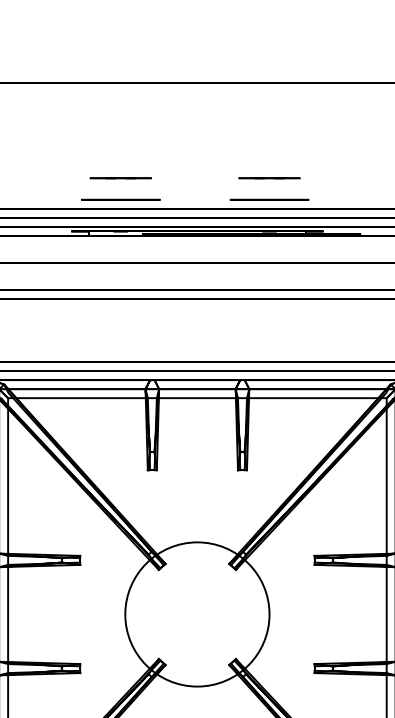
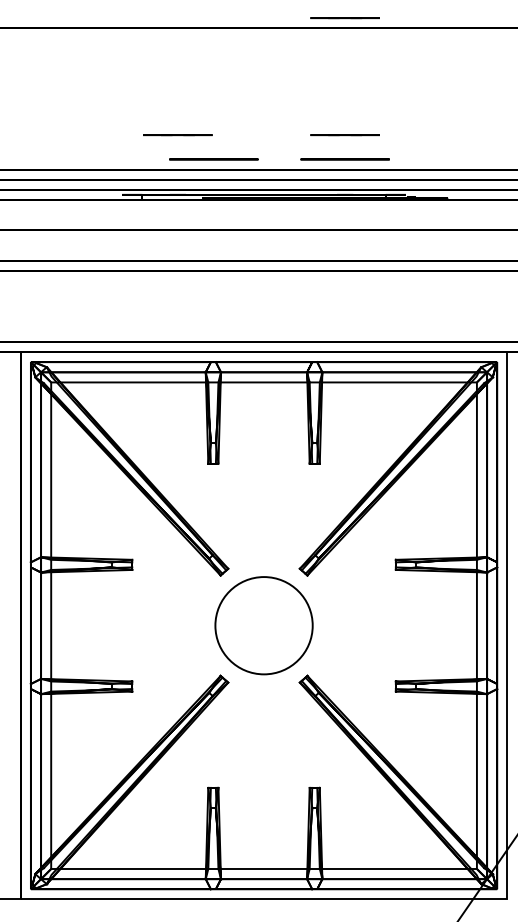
line: (268, 74) -> (344, 18), added
circle: (120, 199) -> (213, 159), moved
circle: (196, 614) -> (263, 625), size x0.6

